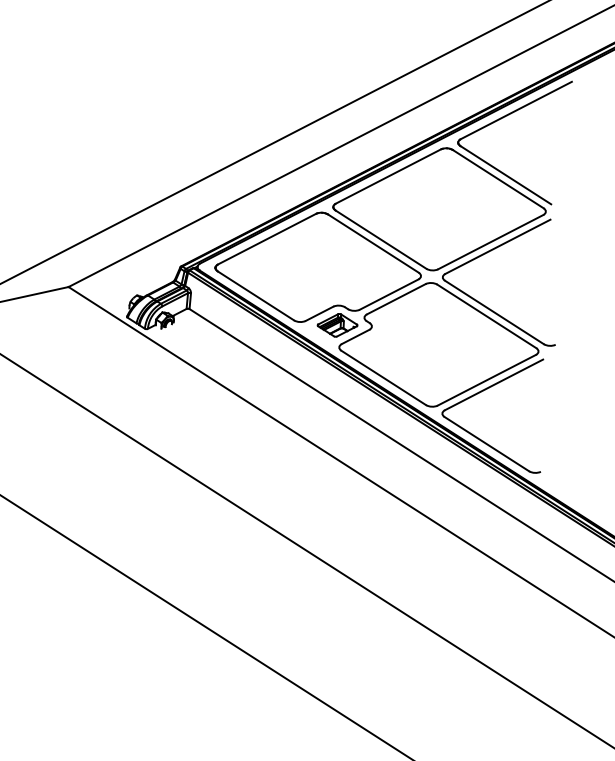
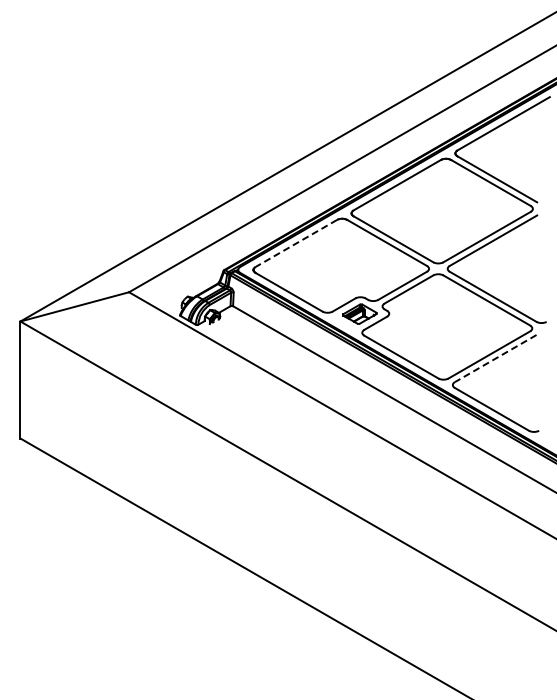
line: (266, 239) -> (295, 243), solid -> dashed
line: (493, 384) -> (495, 358), solid -> dashed

